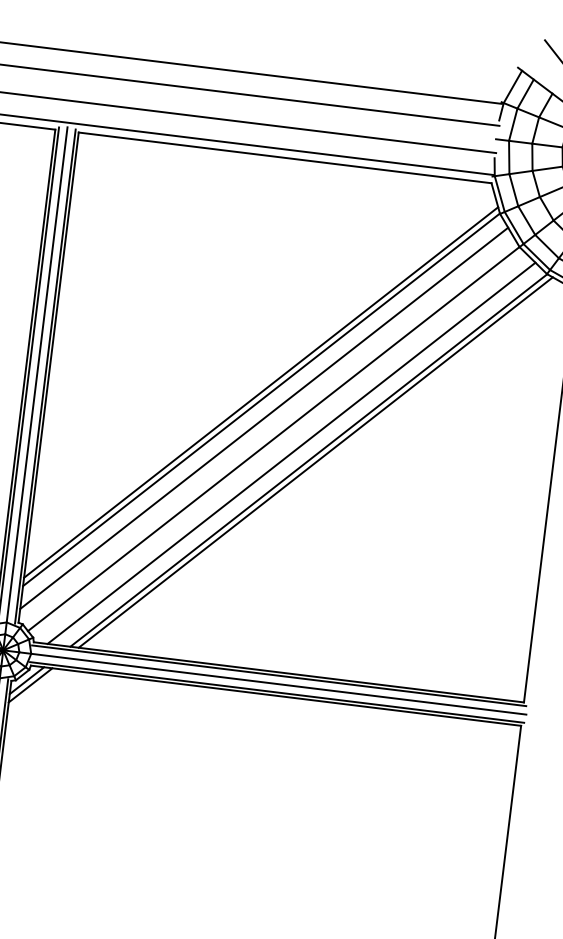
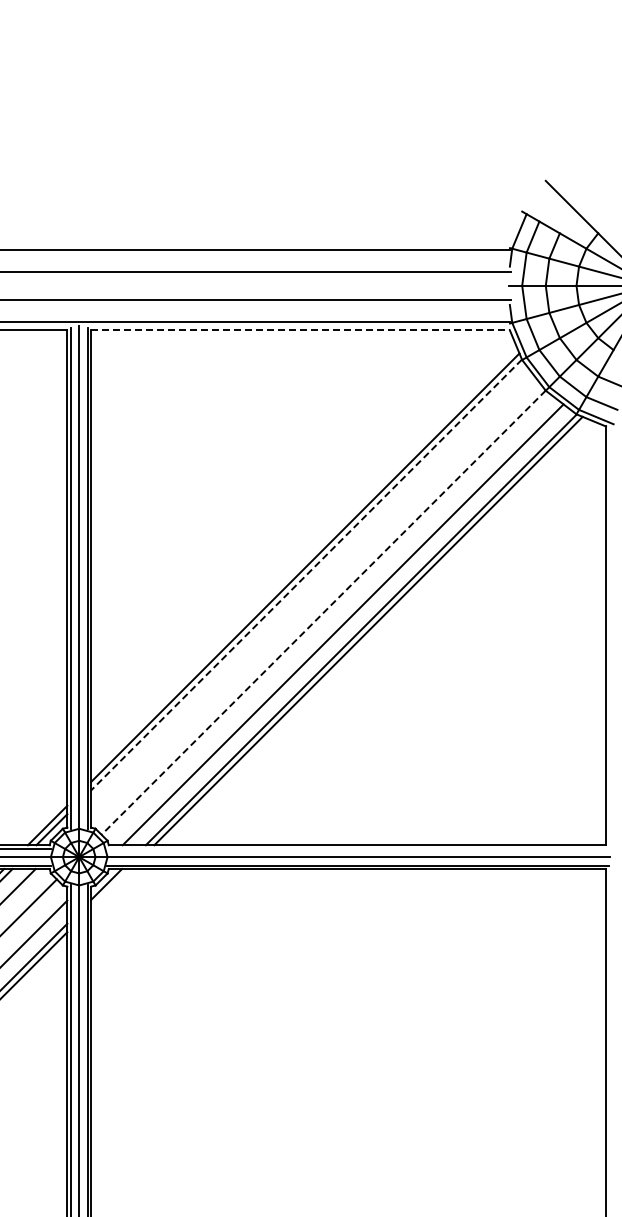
line: (286, 158) -> (301, 330), solid -> dashed
line: (261, 400) -> (306, 575), solid -> dashed
line: (264, 417) -> (311, 592), removed
line: (273, 439) -> (323, 613), solid -> dashed
line: (278, 675) -> (357, 848), removed
line: (30, 685) -> (110, 888), removed

